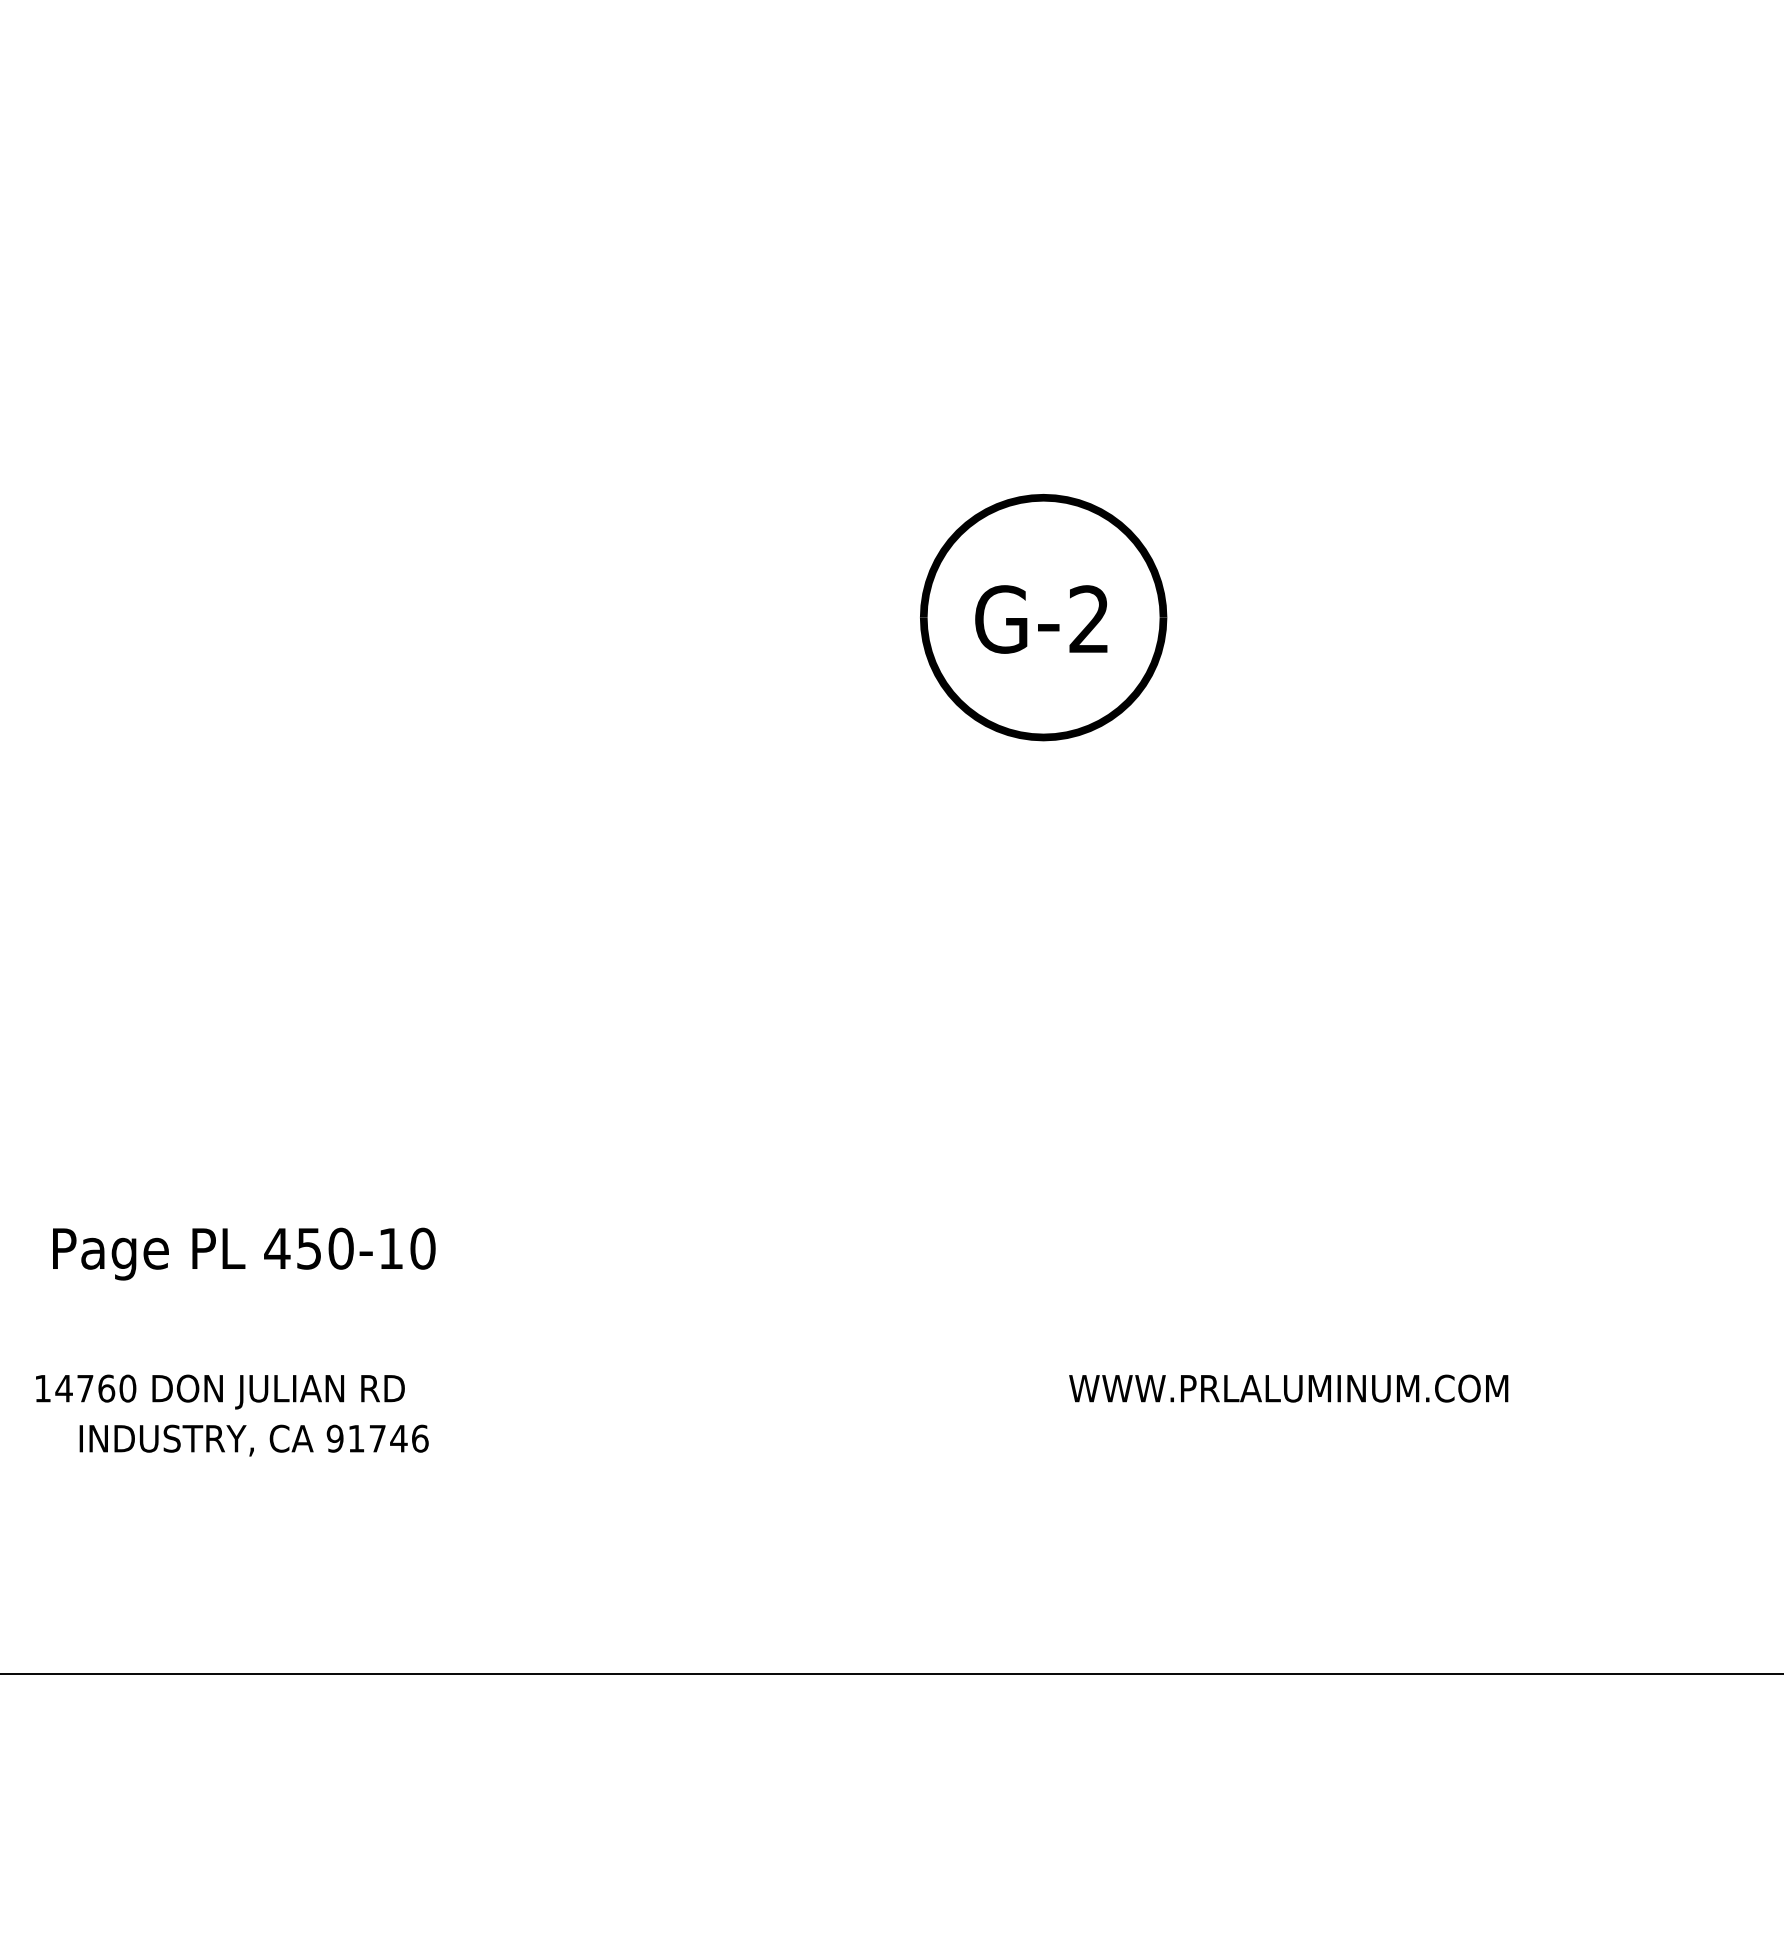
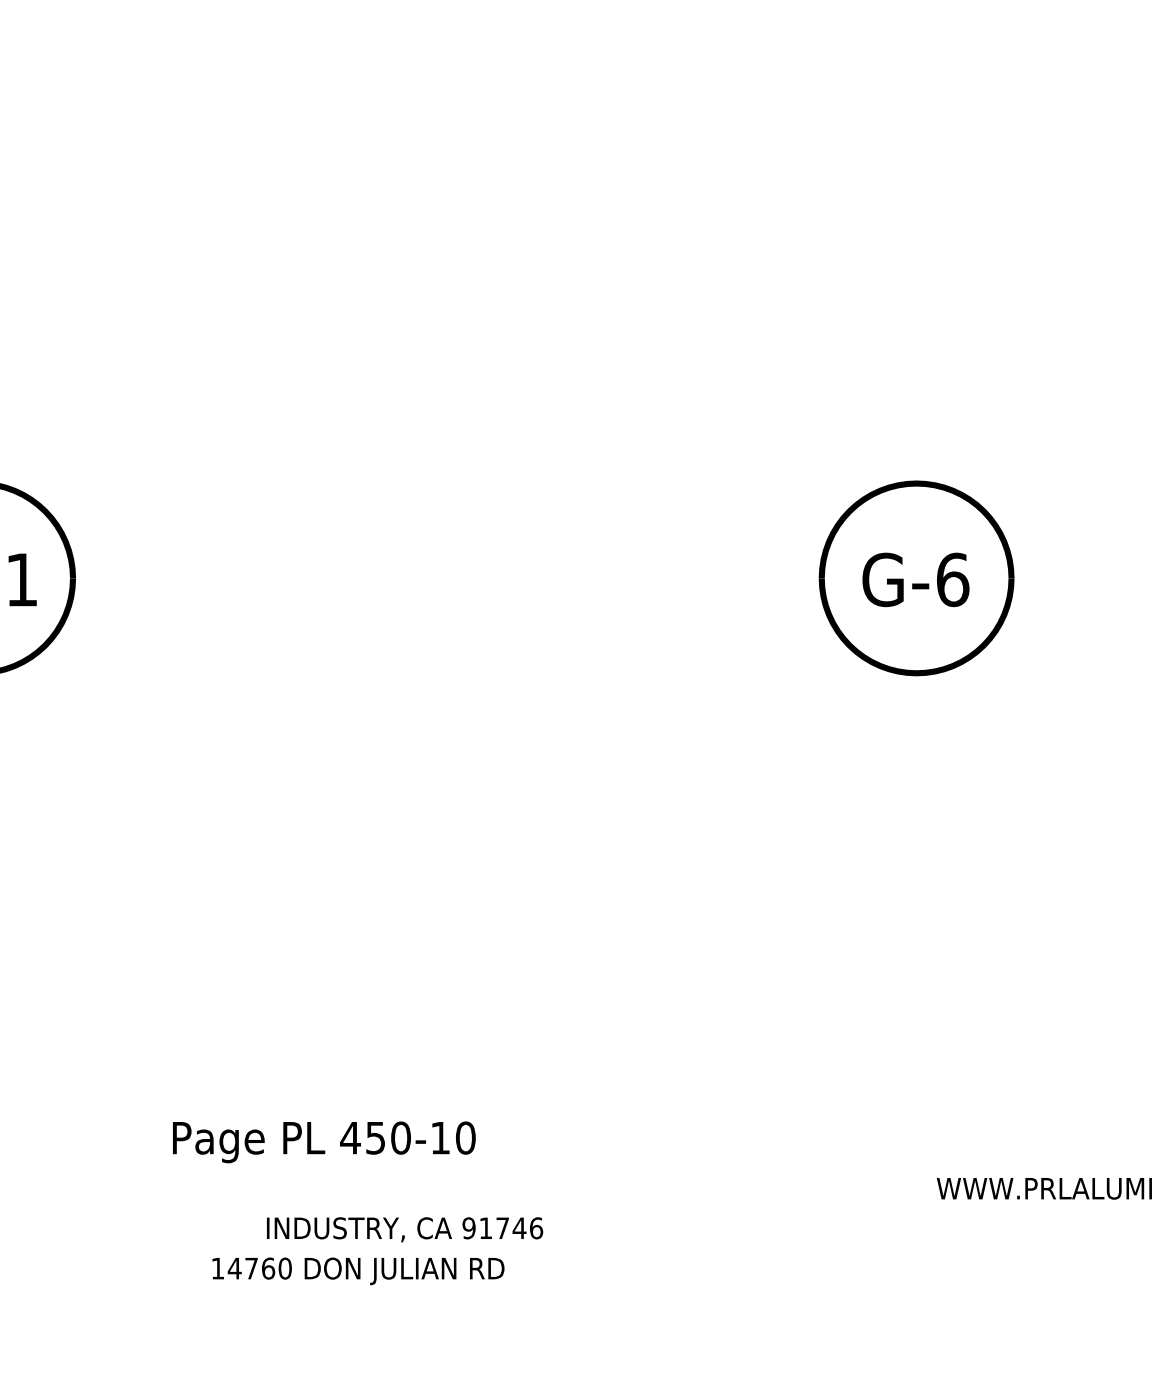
text: (1089, 619) -> (952, 579), G-2 -> G-6
text: (244, 1253) -> (324, 1141), moved
text: (220, 1391) -> (358, 1270), moved
text: (253, 1440) -> (404, 1229), moved

